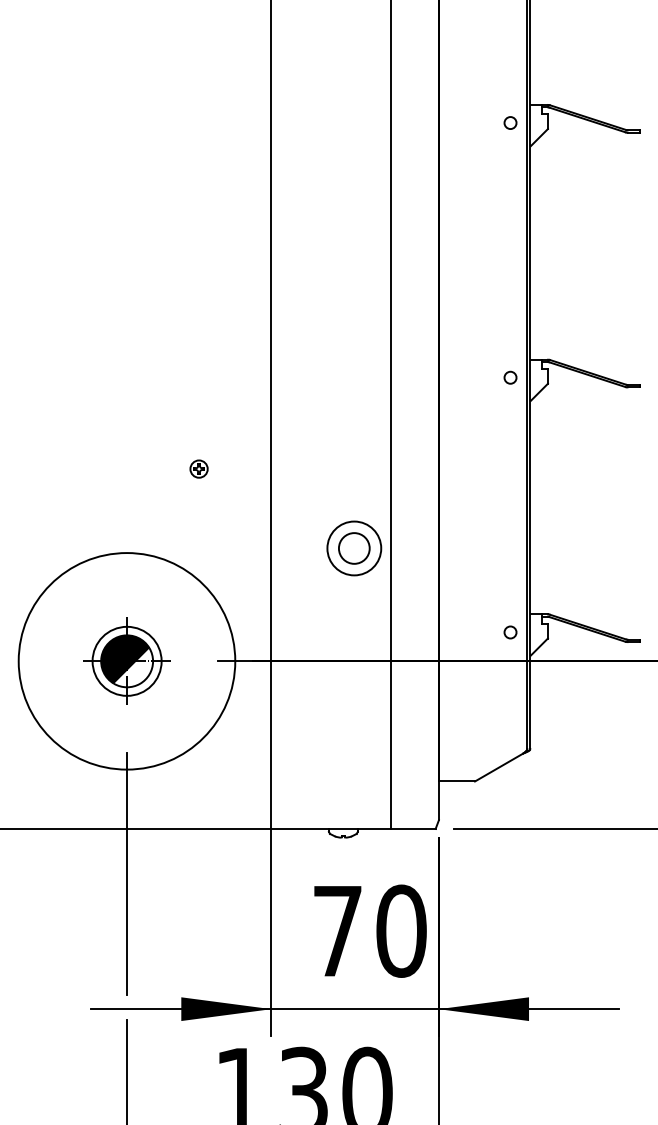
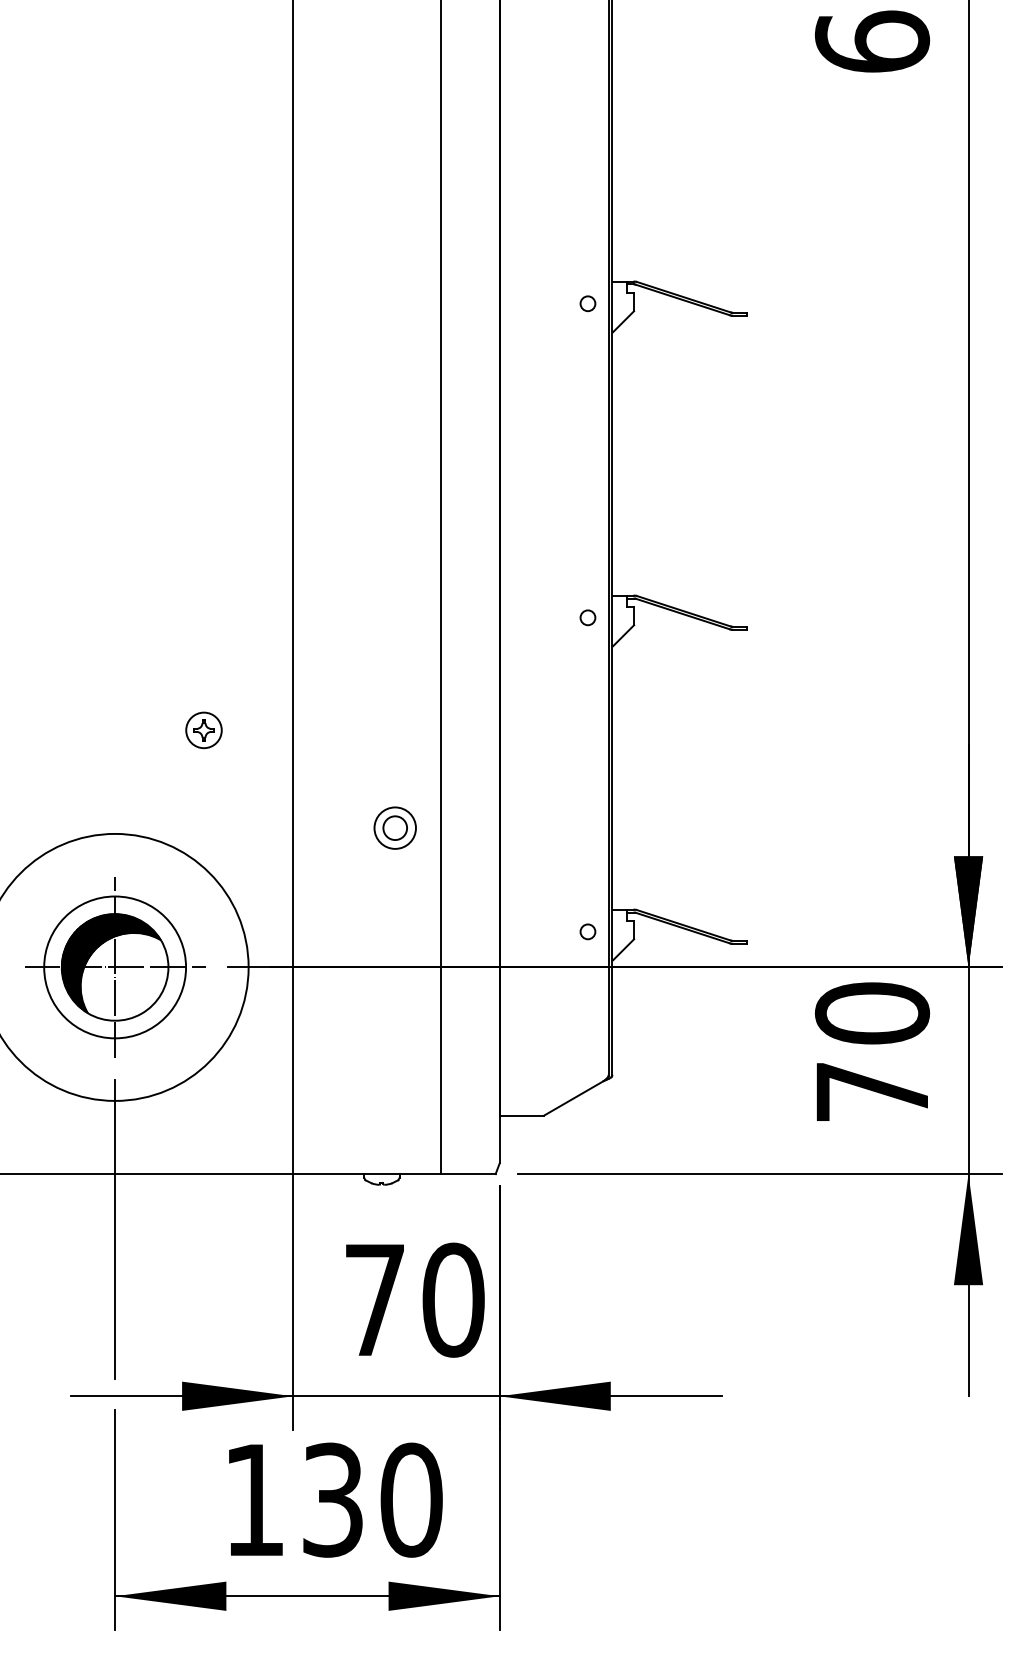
part: (198, 469) -> (203, 730), size x1.67
part: (353, 547) -> (394, 827), size x0.62
part: (127, 661) -> (115, 967), size x1.67

